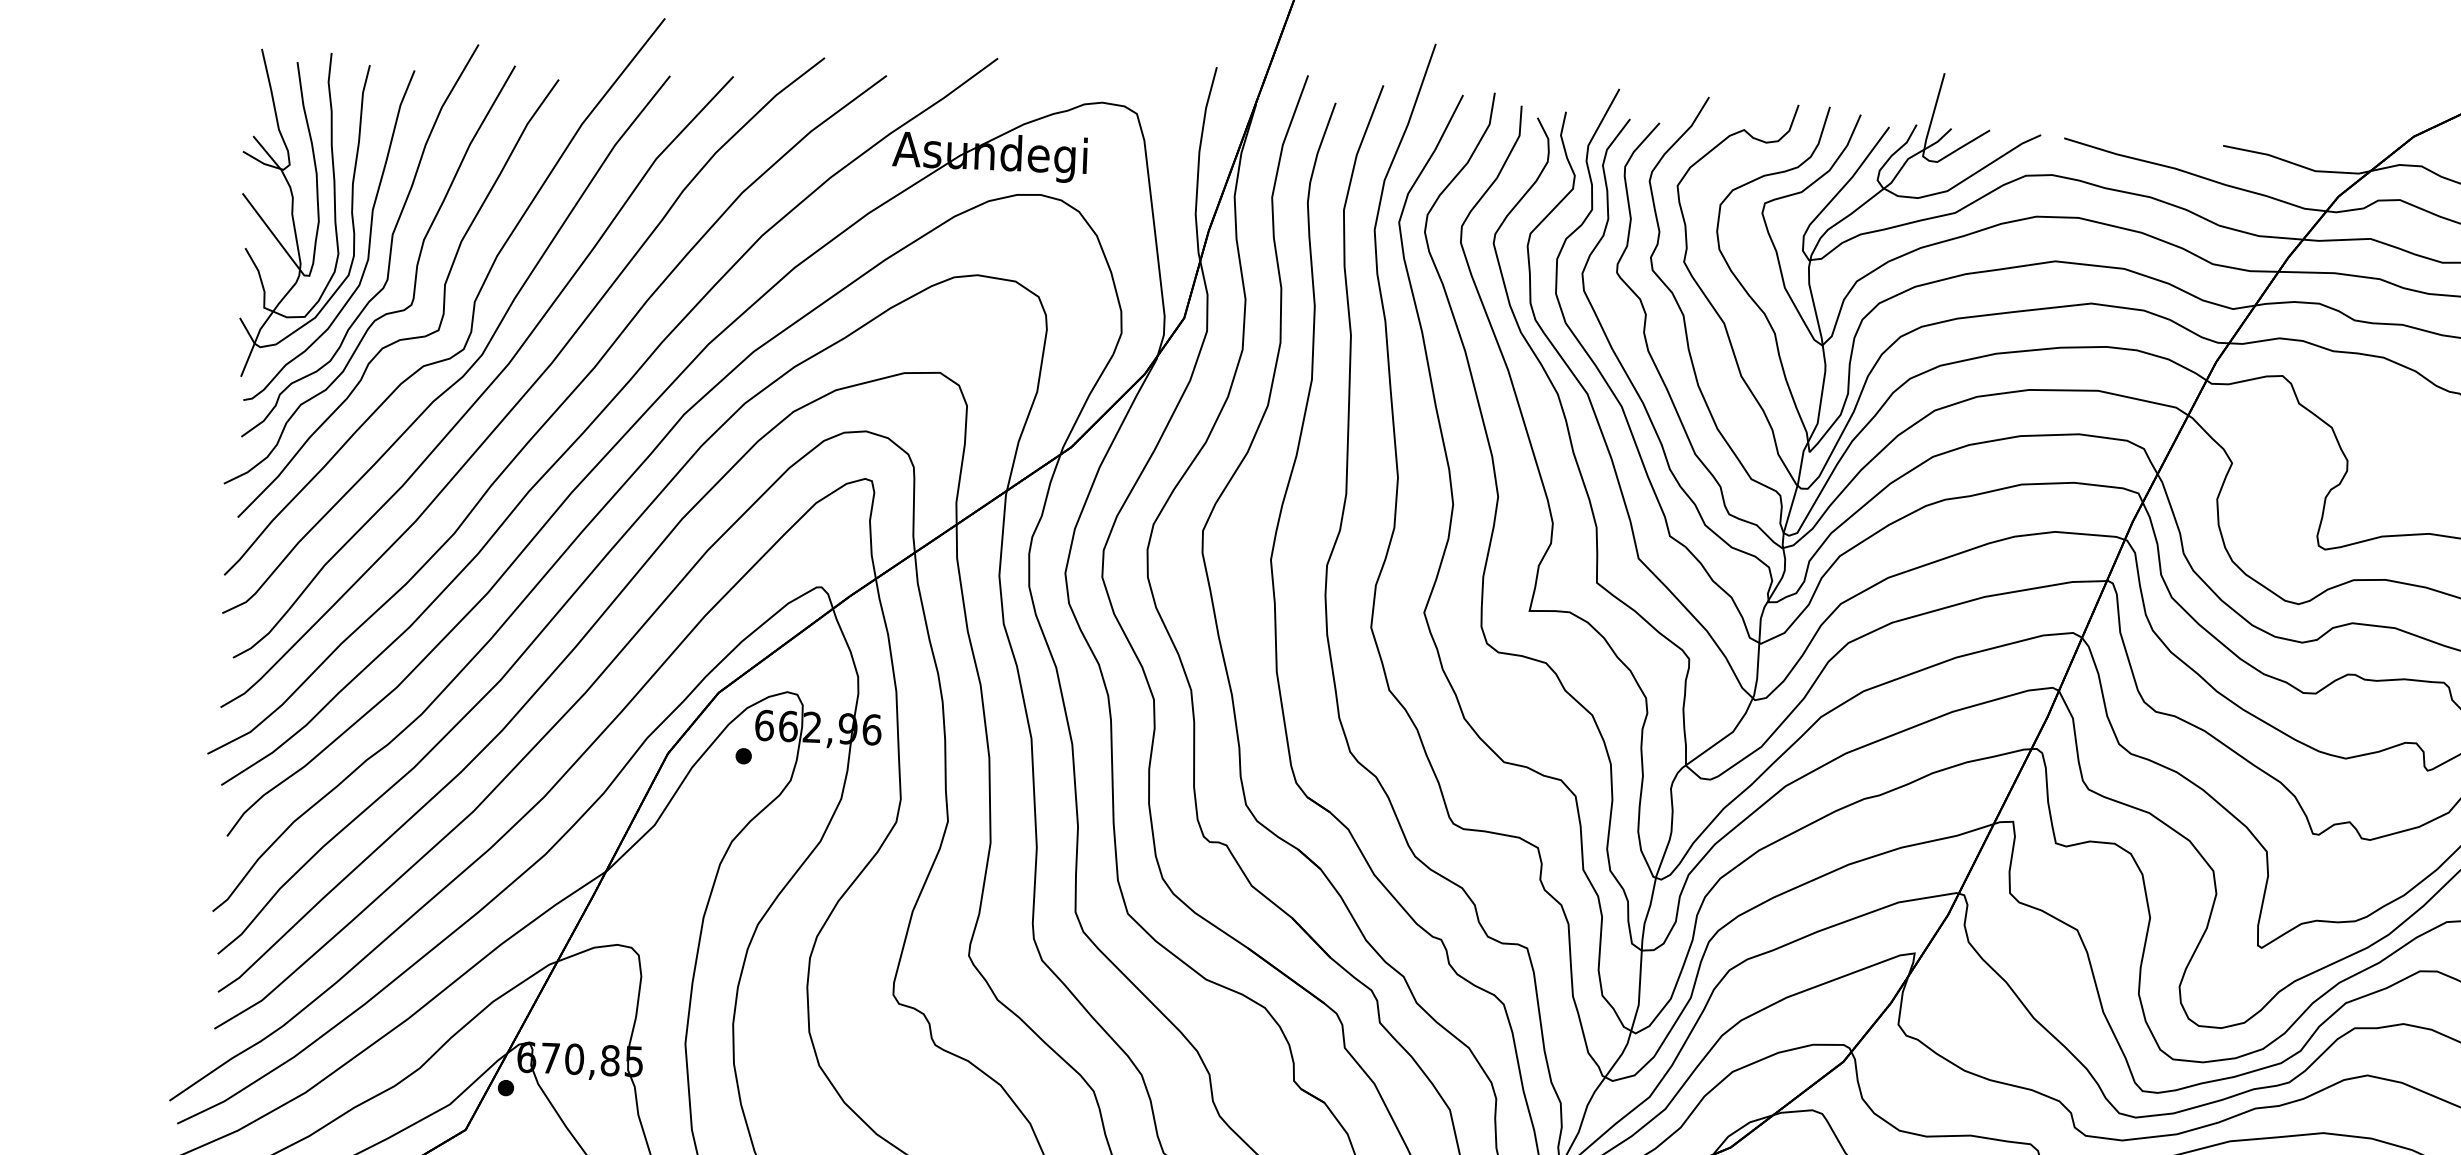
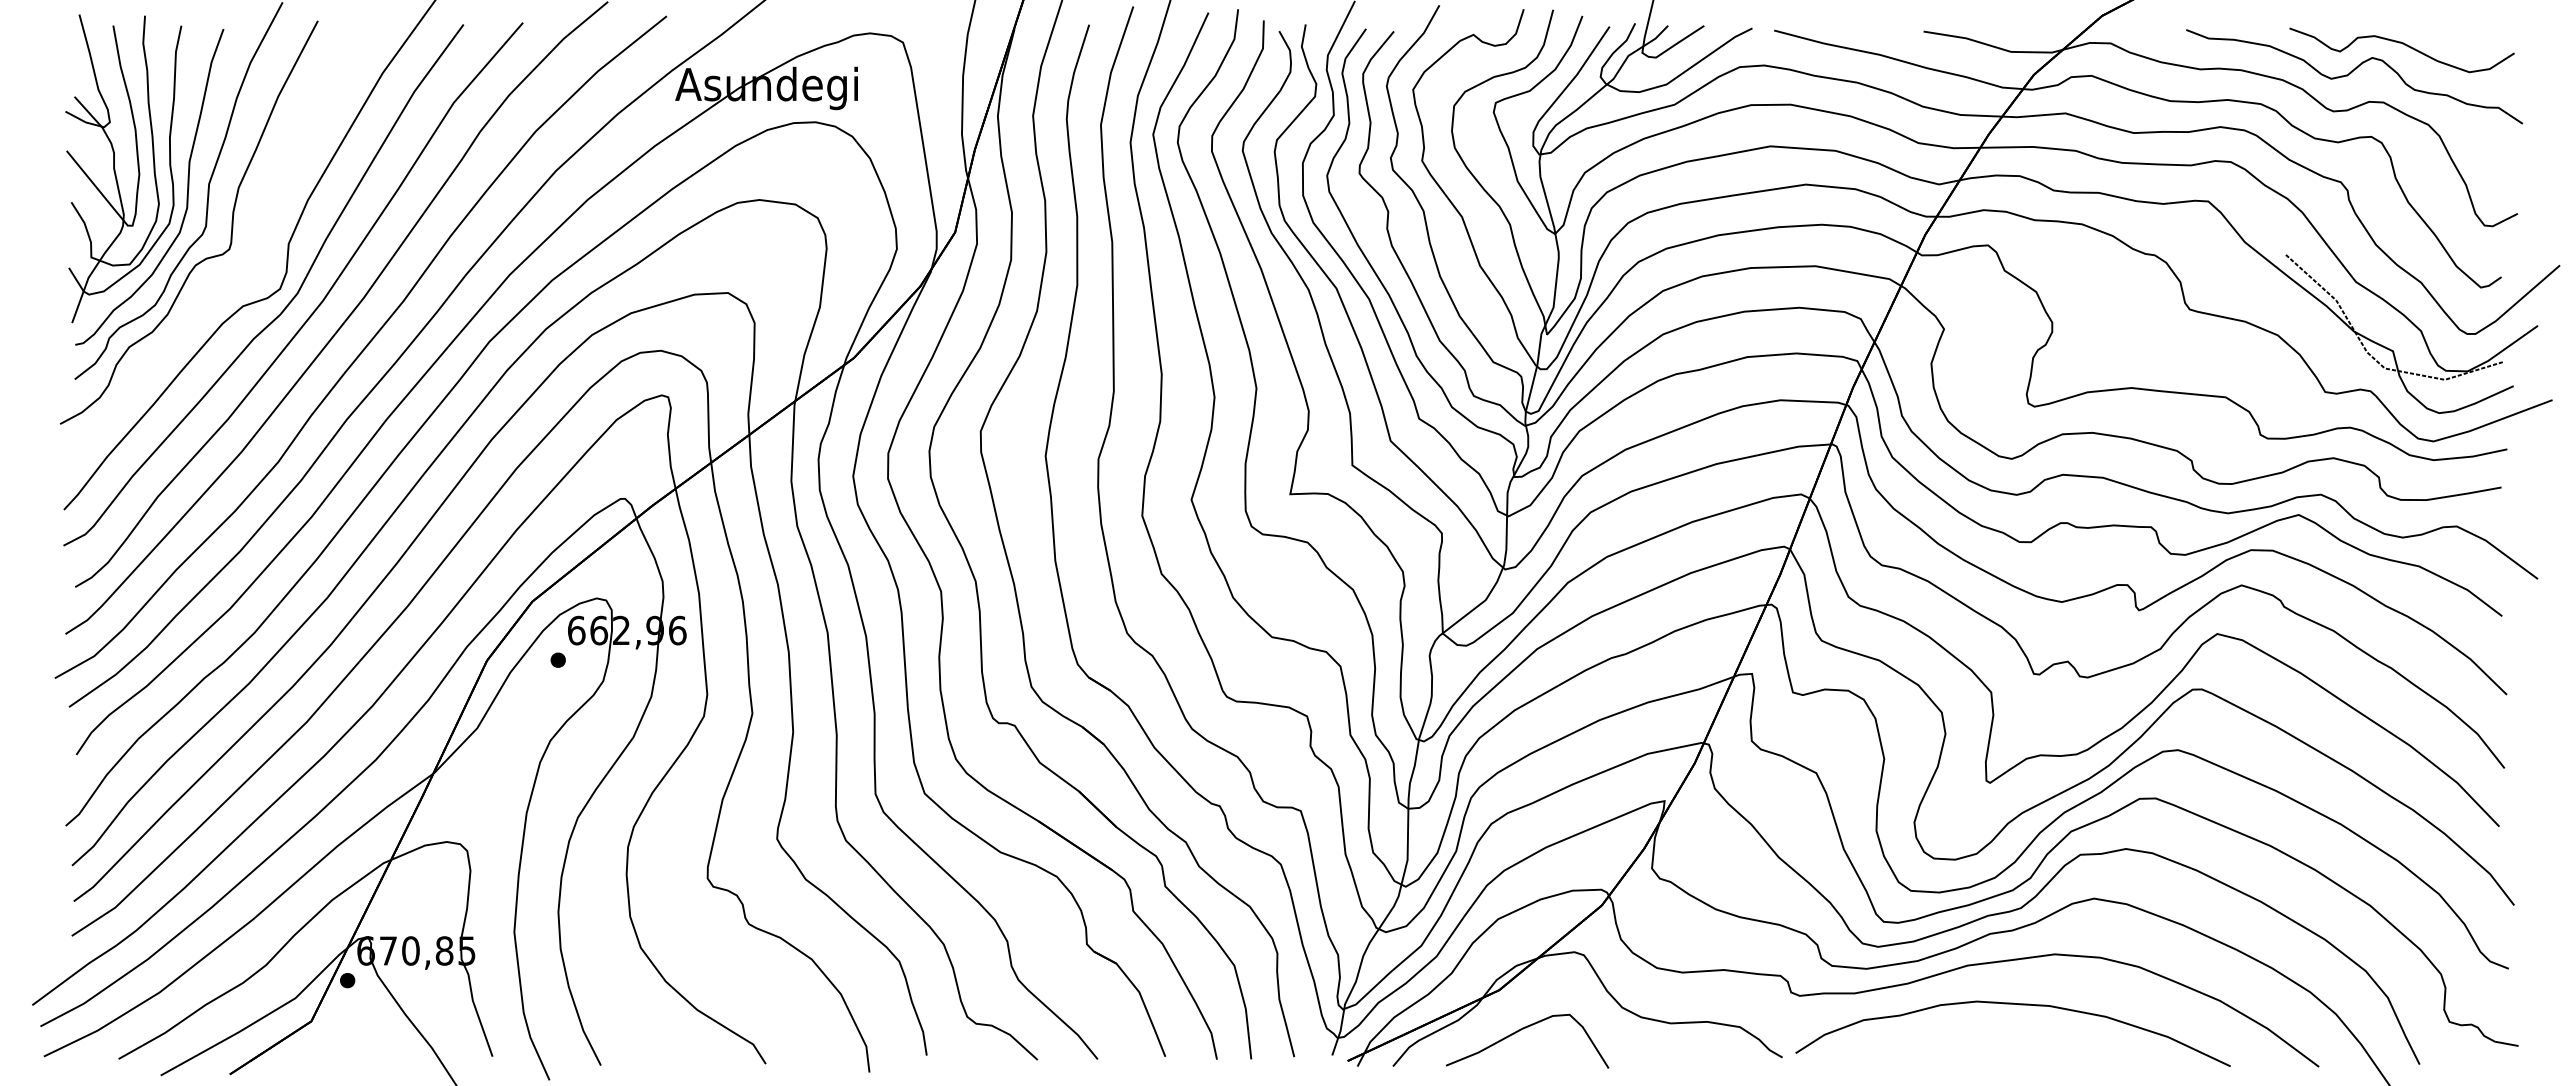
part: (404, 338) -> (224, 280), removed

